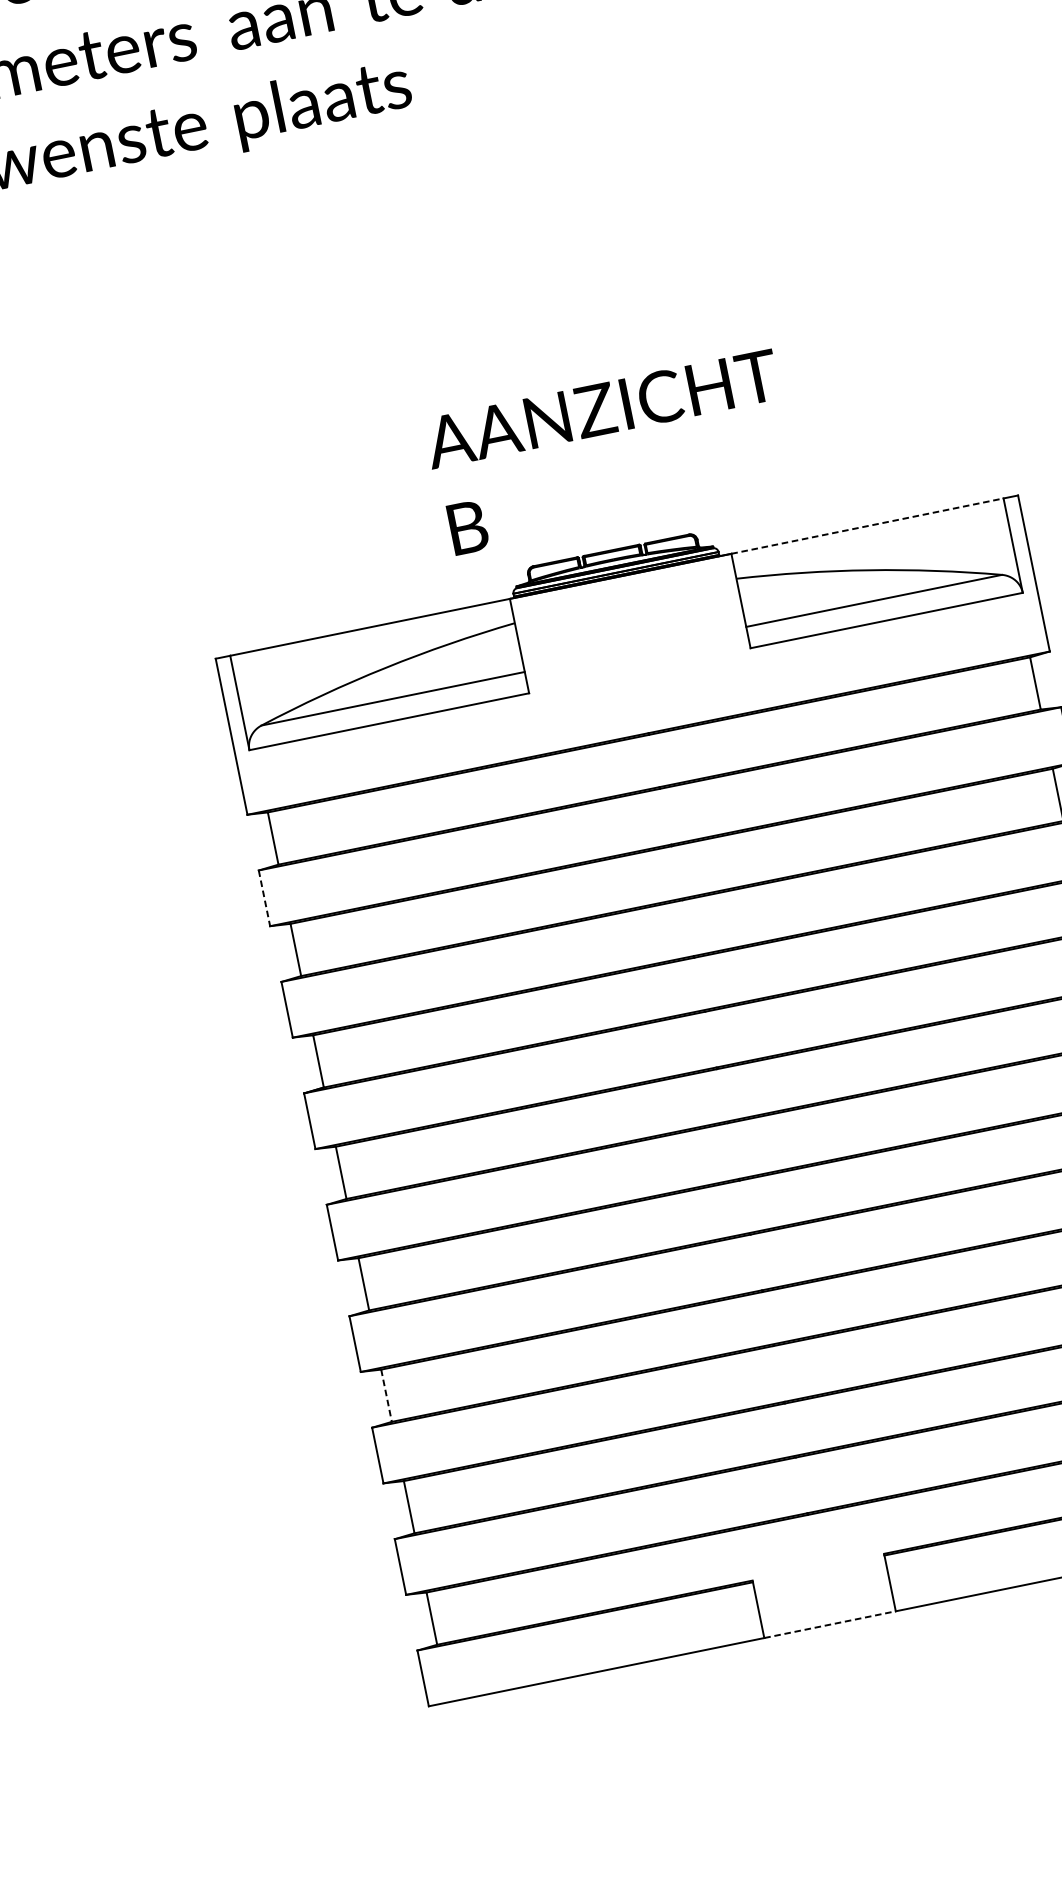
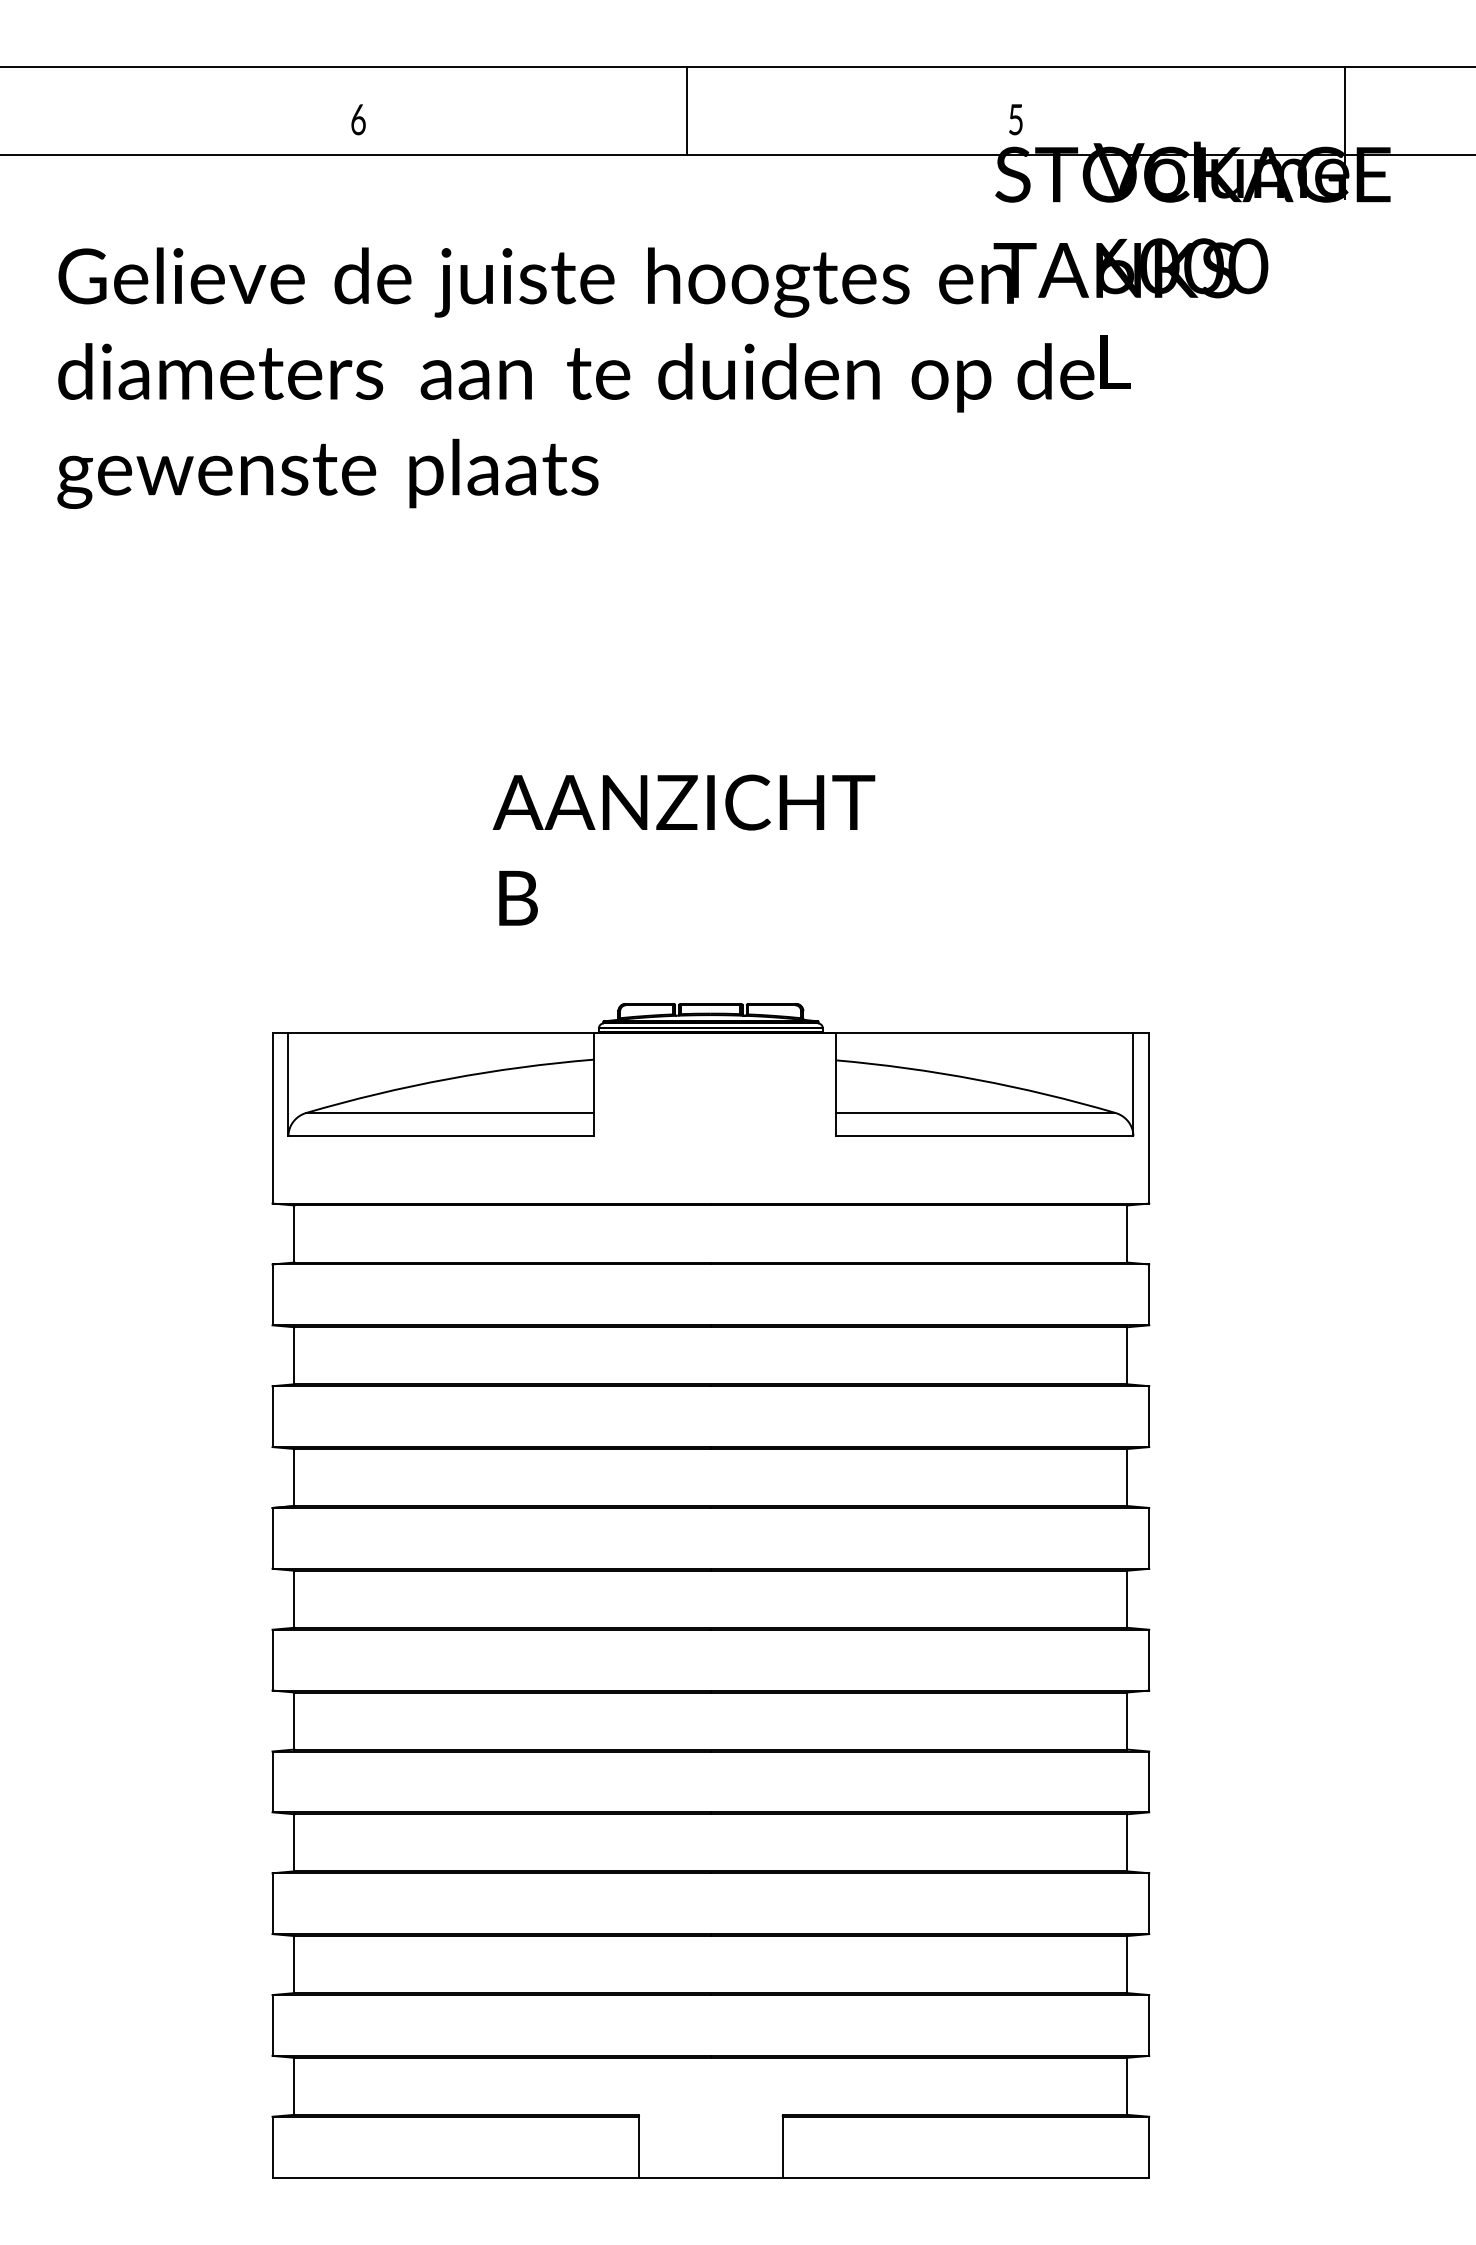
text: (610, 452) -> (683, 849), moved
line: (867, 526) -> (984, 1033), dashed -> solid
line: (264, 898) -> (272, 1295), dashed -> solid
line: (386, 1395) -> (294, 1842), dashed -> solid
line: (829, 1624) -> (710, 2177), dashed -> solid

